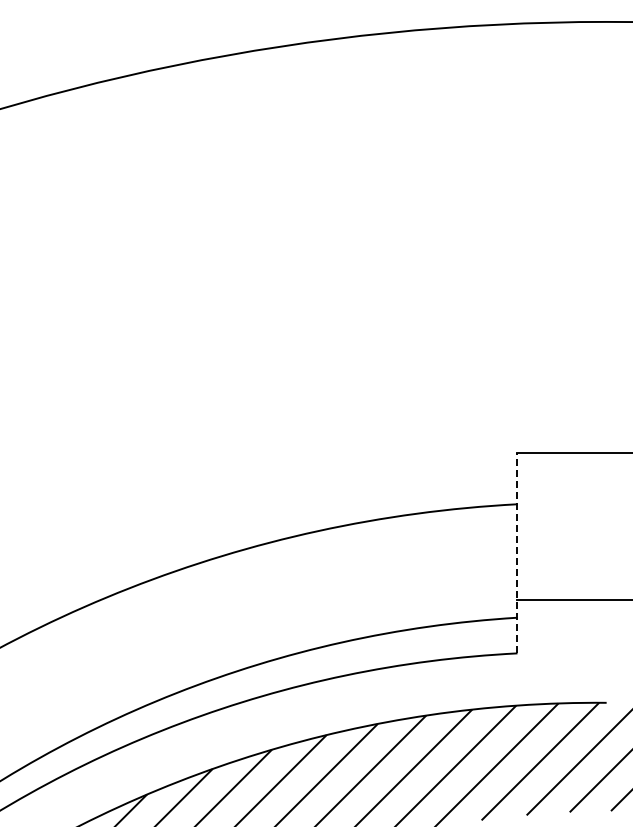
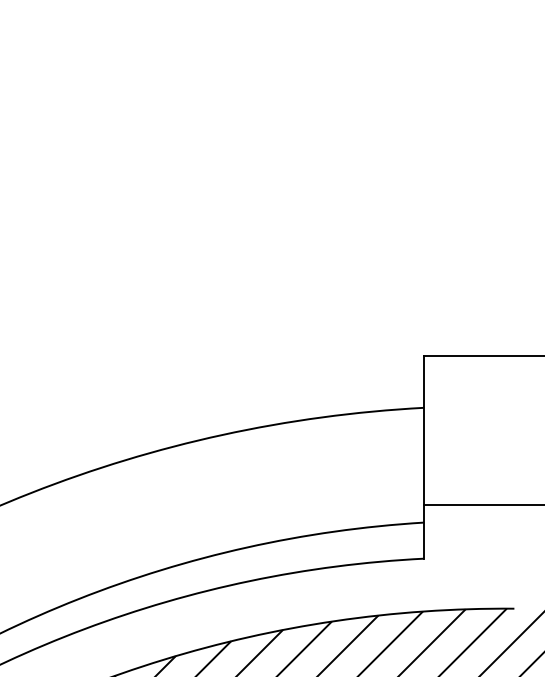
line: (517, 552) -> (424, 456), dashed -> solid

